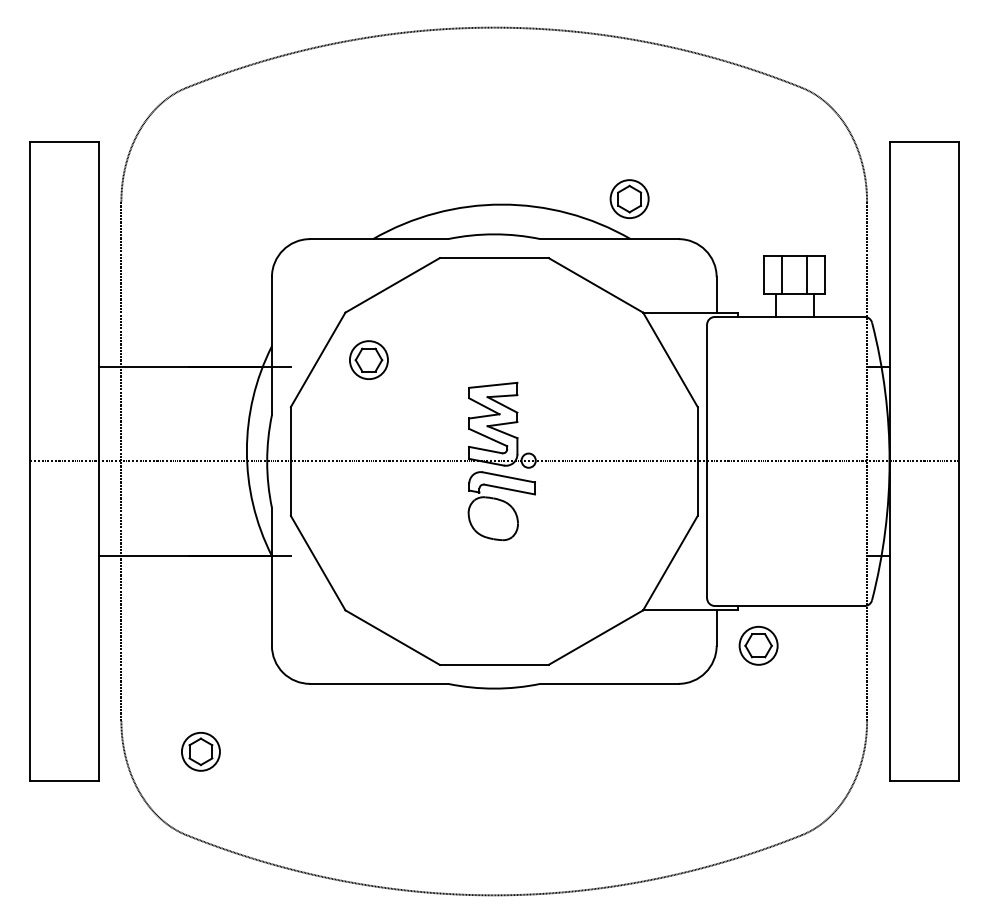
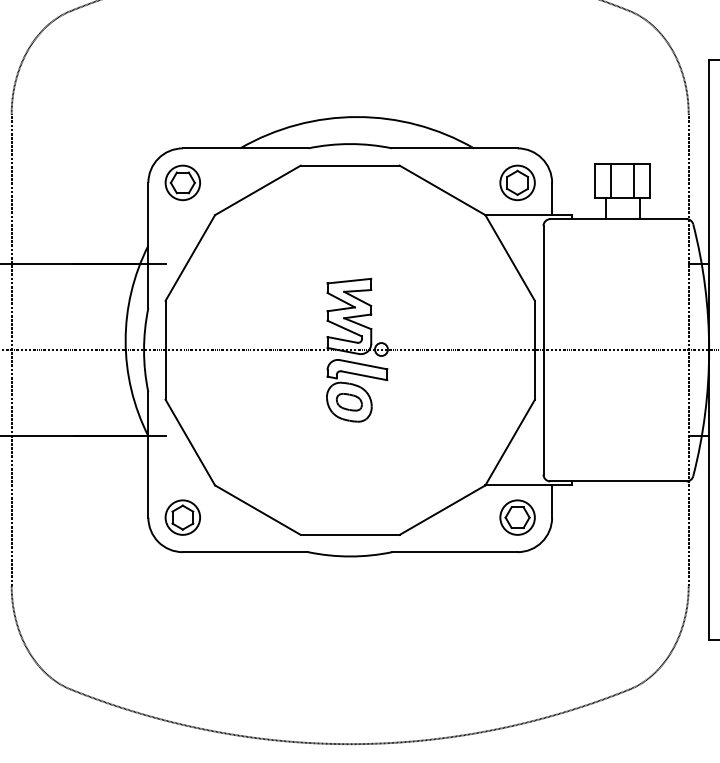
part: (629, 198) -> (517, 182), moved
part: (368, 359) -> (182, 182), moved
part: (492, 518) -> (348, 402), added
part: (758, 645) -> (517, 517), moved
part: (200, 751) -> (182, 517), moved

